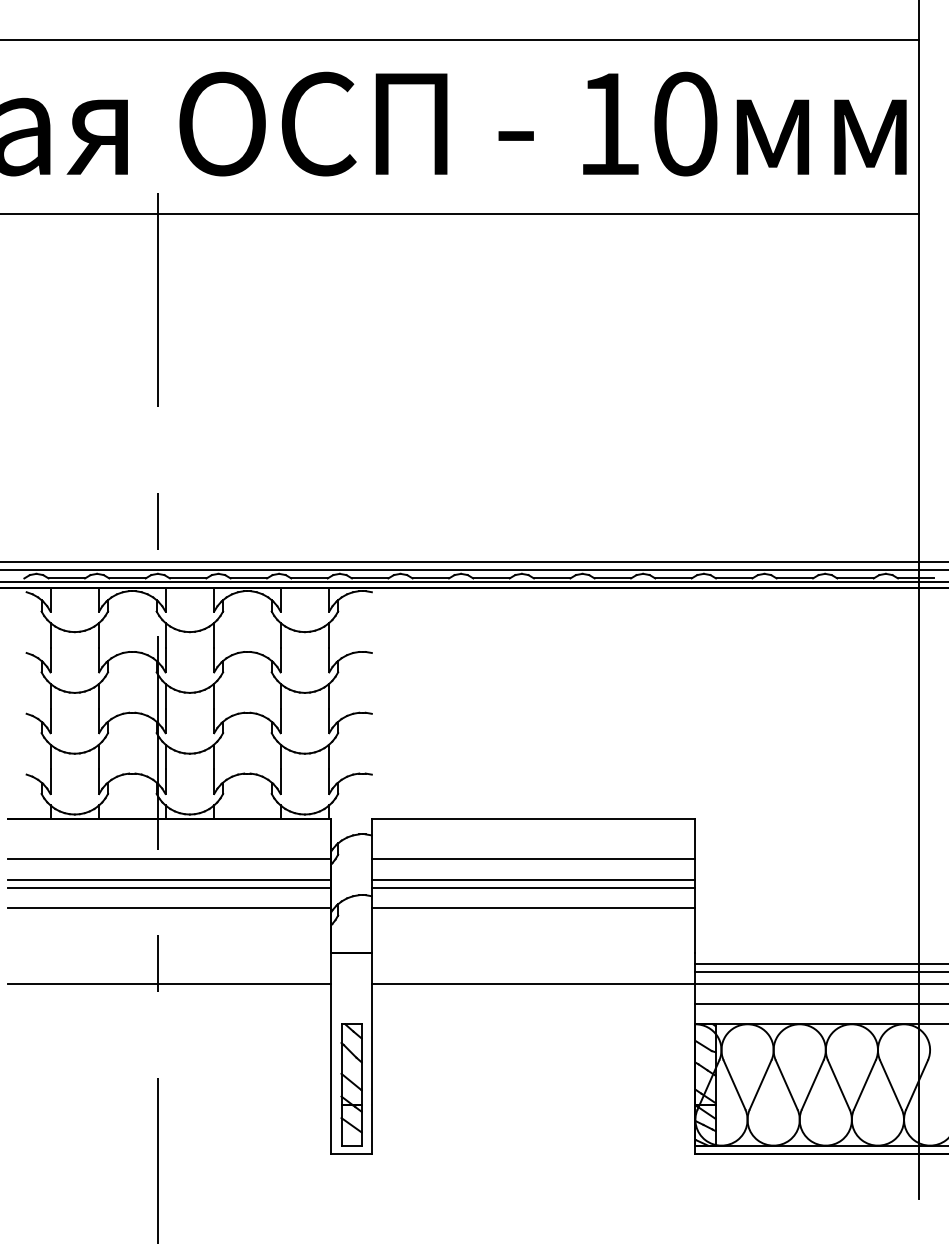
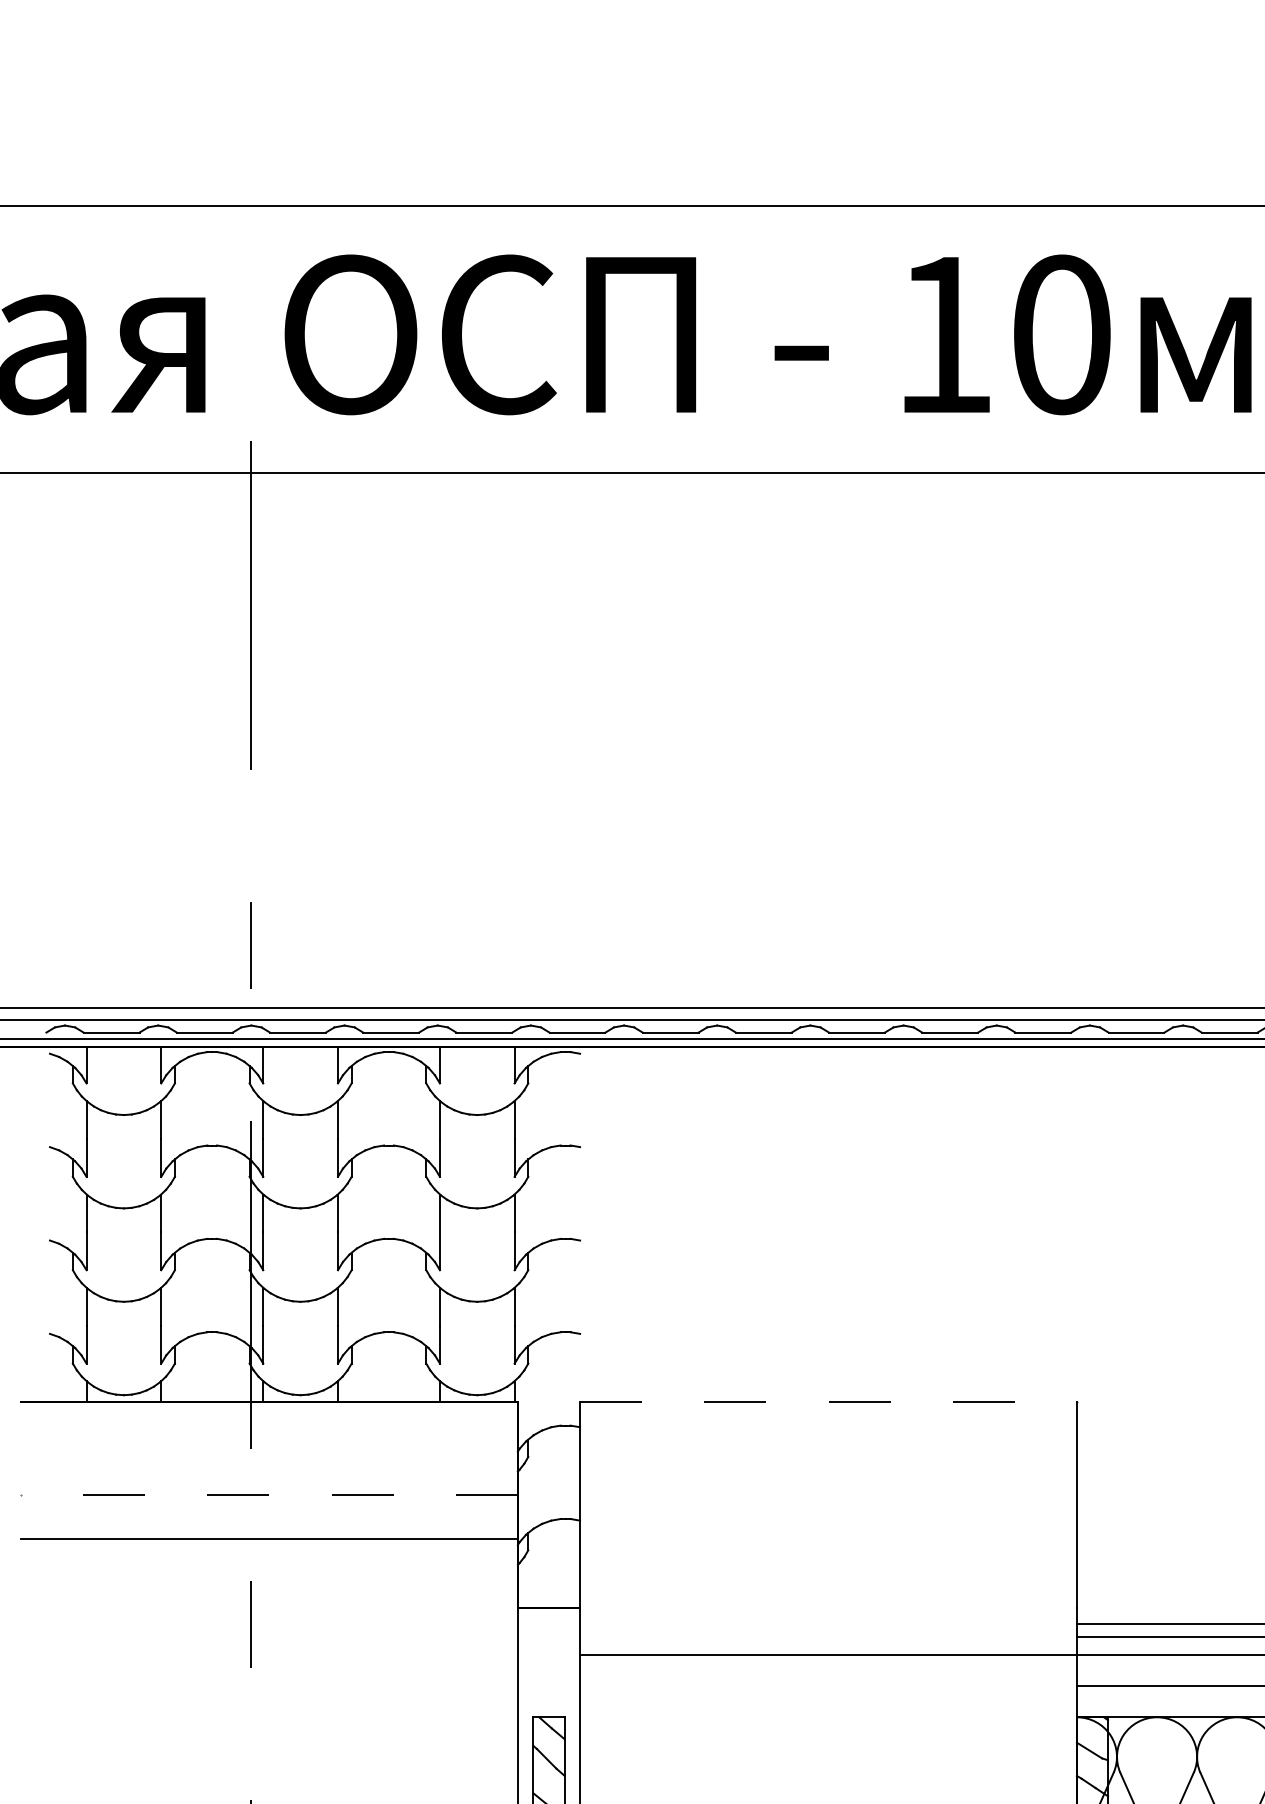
line: (533, 819) -> (828, 1402), solid -> dashed
line: (169, 859) -> (269, 1464), removed
line: (533, 859) -> (828, 1464), removed
line: (169, 879) -> (269, 1494), solid -> dashed
line: (533, 879) -> (828, 1494), removed
line: (169, 887) -> (269, 1507), removed
line: (533, 887) -> (828, 1507), removed
line: (533, 908) -> (828, 1539), removed
line: (169, 984) -> (269, 1656), removed

